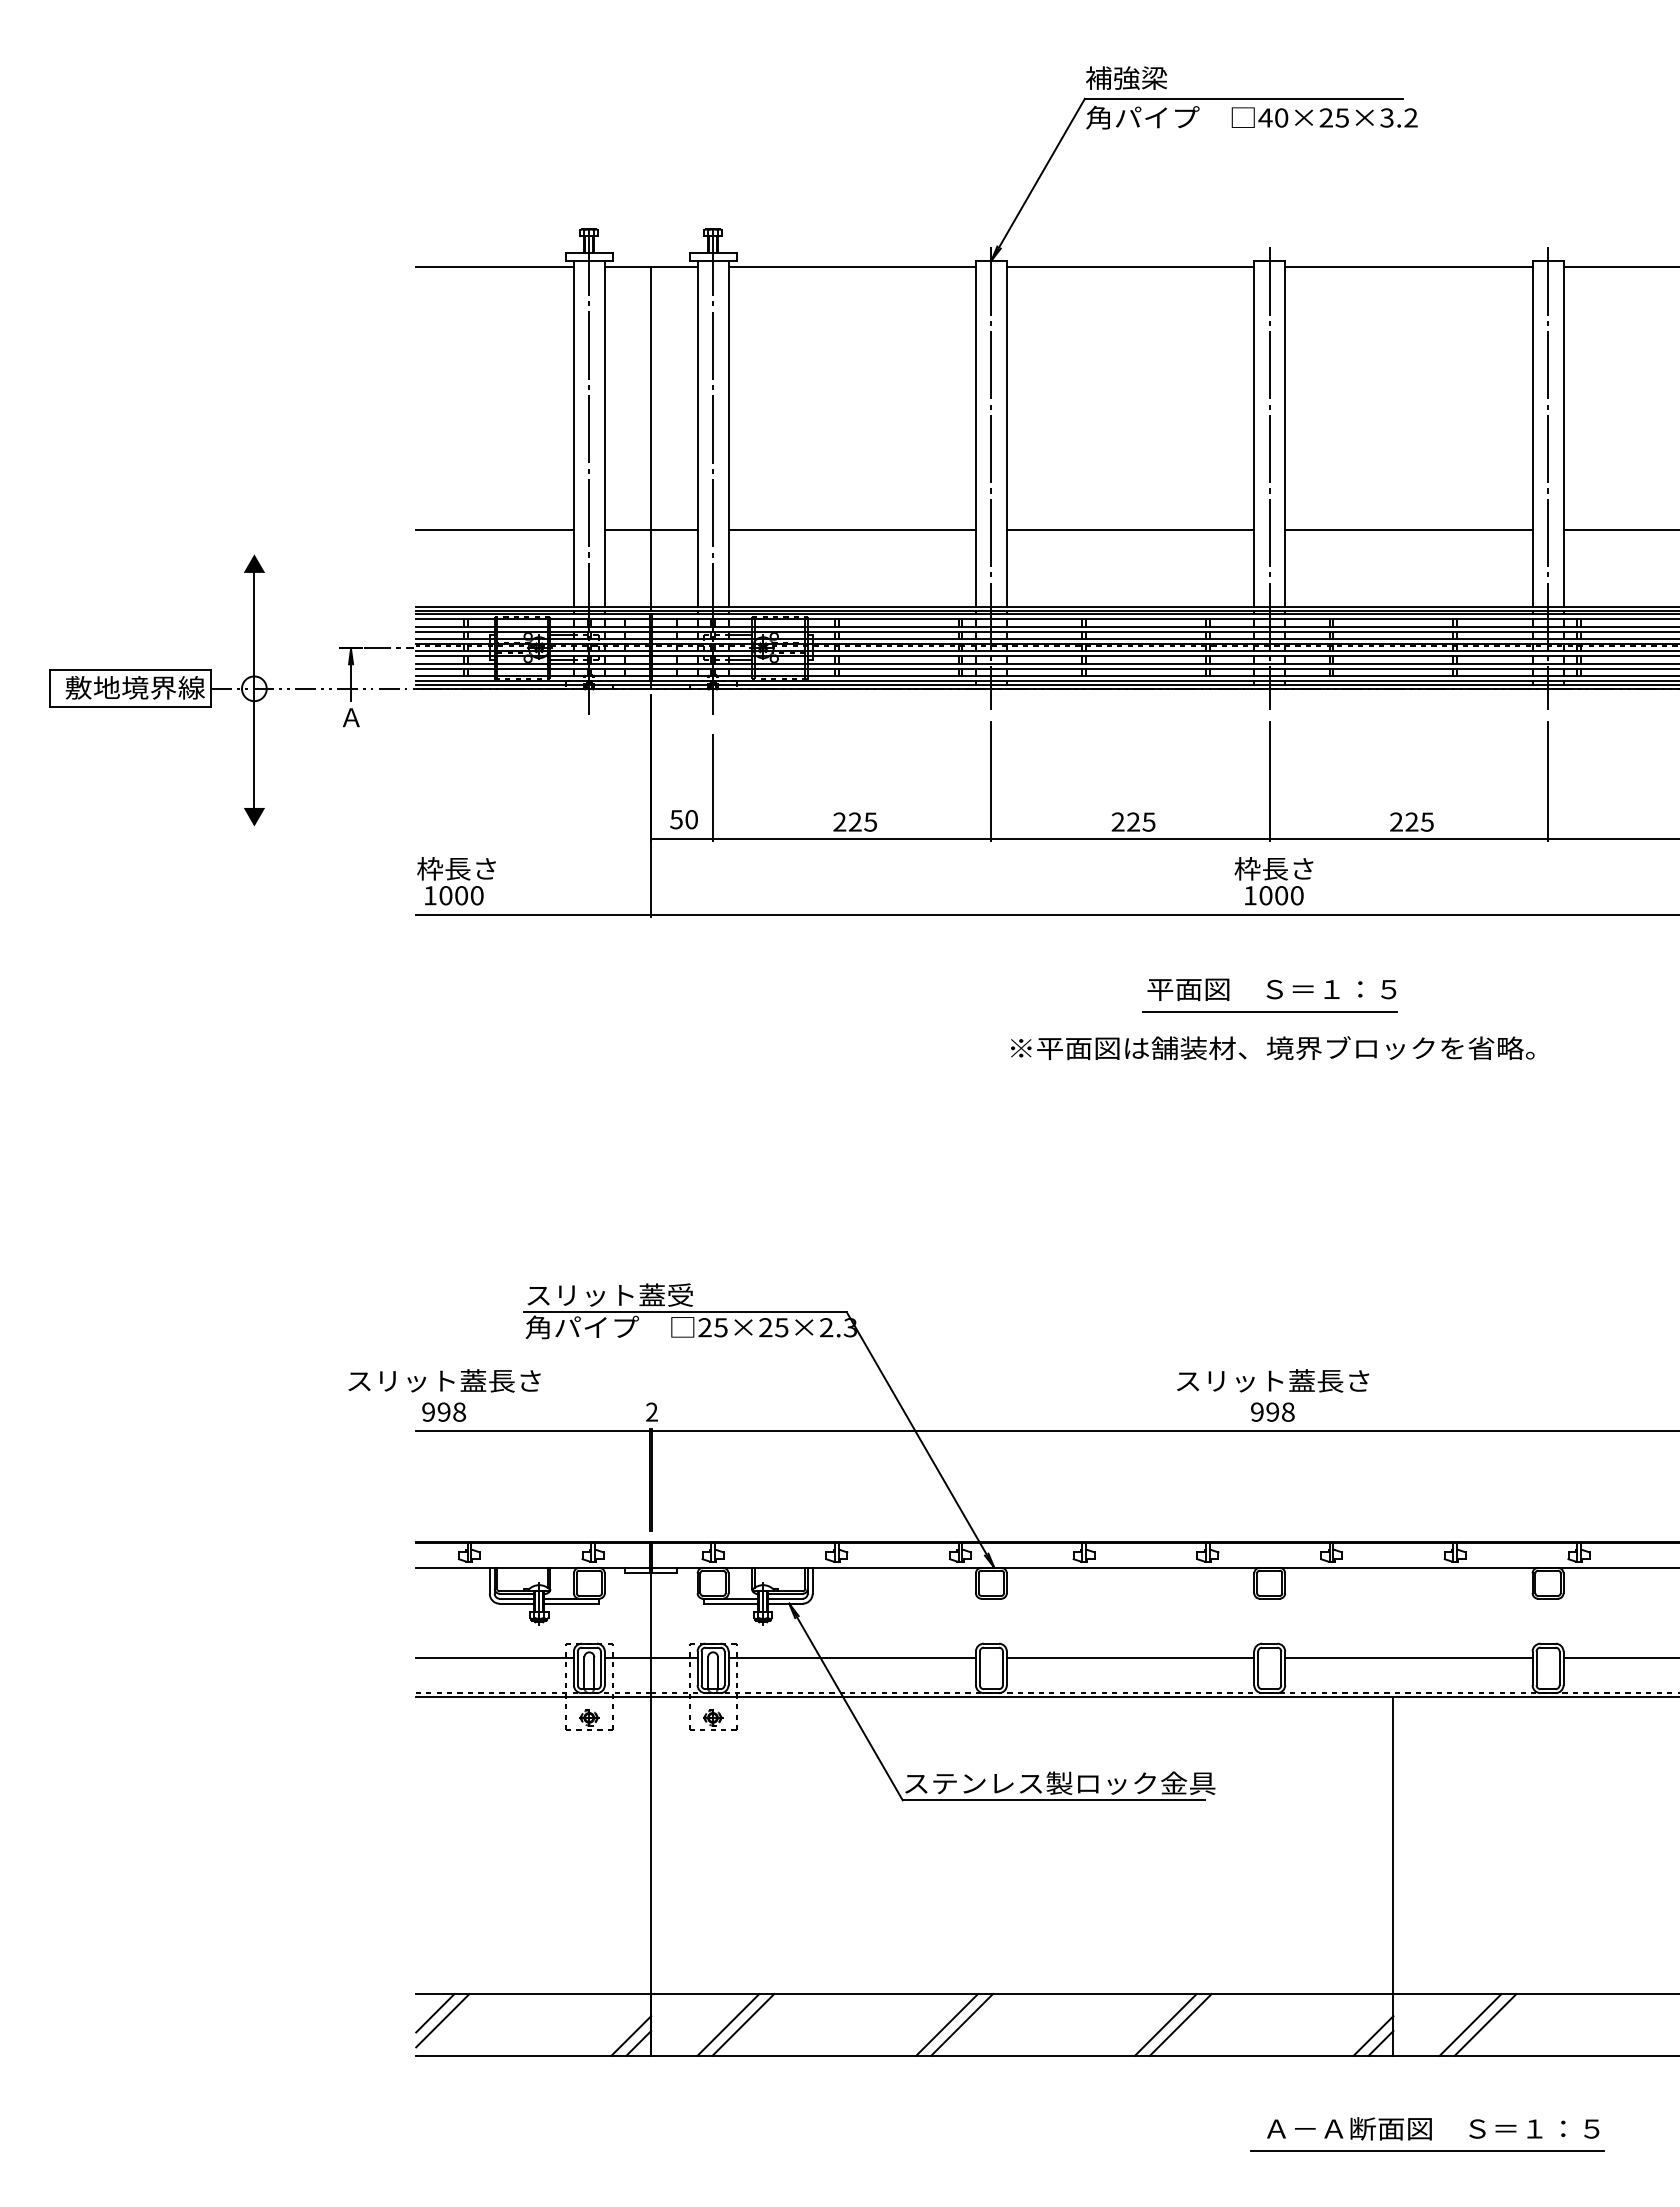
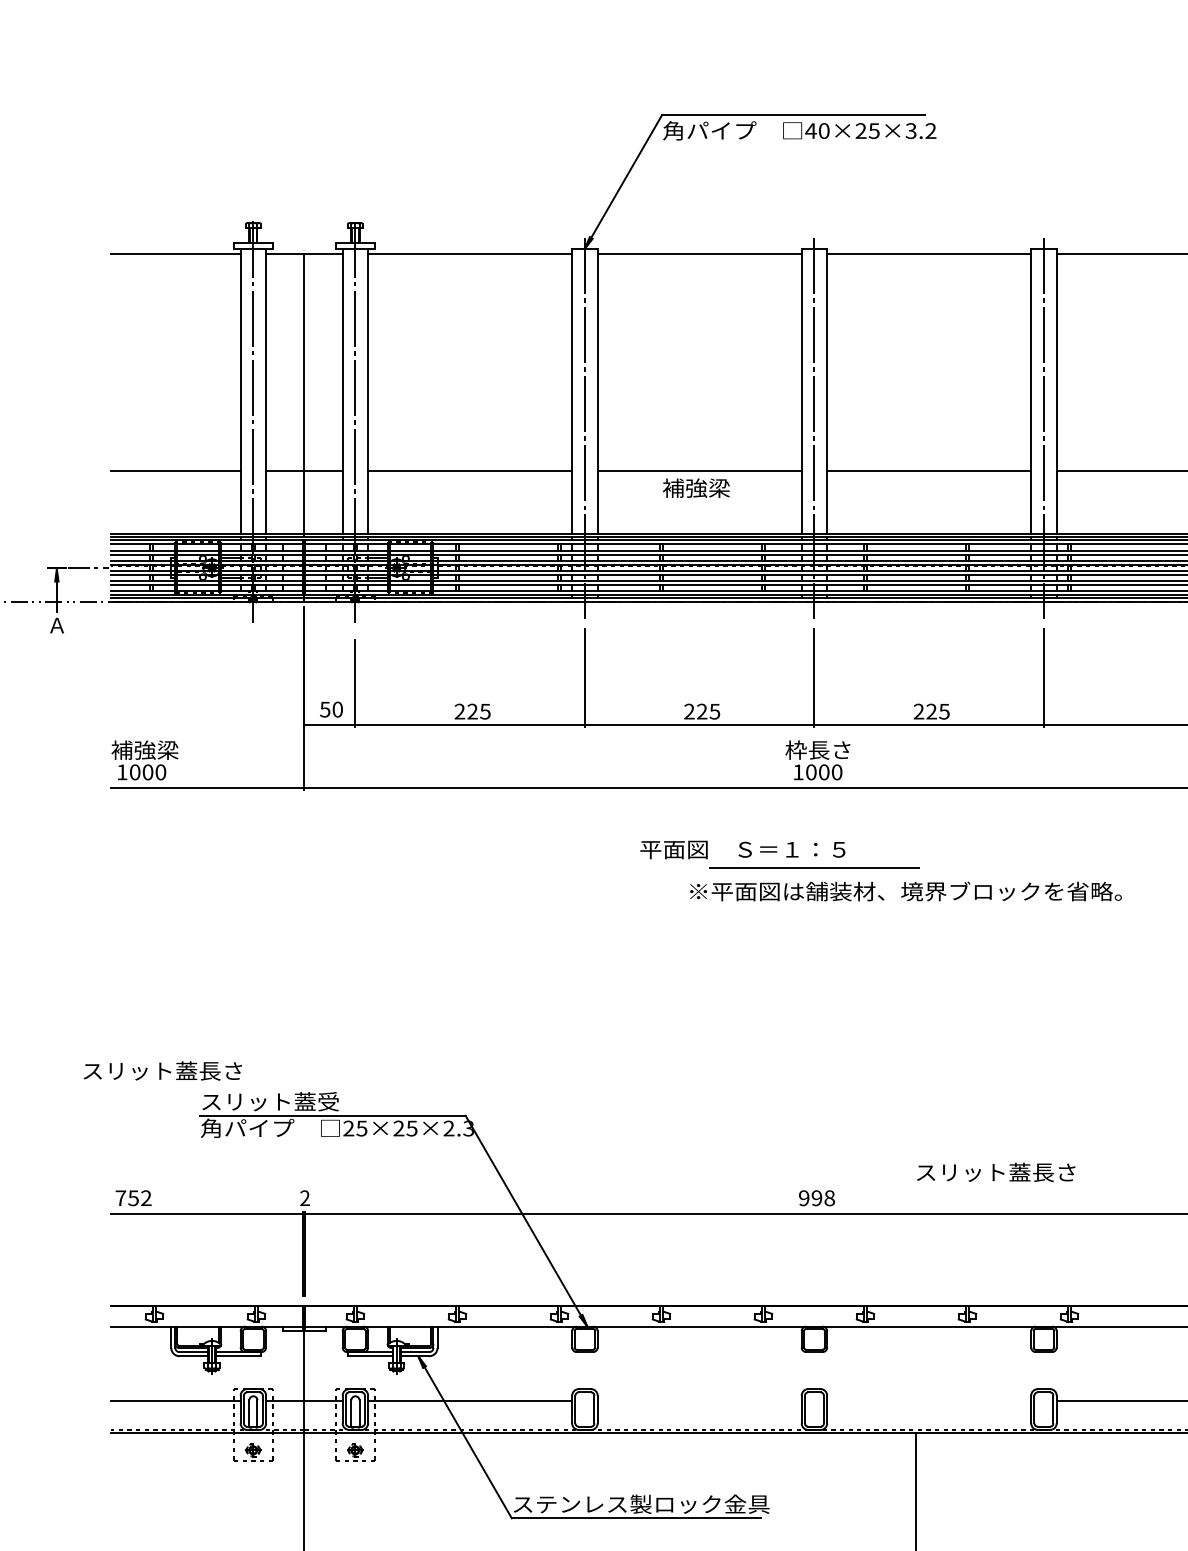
text: (1126, 77) -> (696, 487), moved
text: (457, 868) -> (144, 749), 枠長さ -> 補強梁
text: (1271, 989) -> (742, 849), moved
text: (1272, 1048) -> (905, 891), moved
text: (444, 1380) -> (162, 1070), moved
text: (1273, 1380) -> (996, 1172), moved
text: (443, 1411) -> (133, 1197), 998 -> 752
line: (1130, 1657) -> (699, 1400), removed
line: (1408, 1657) -> (928, 1400), removed

